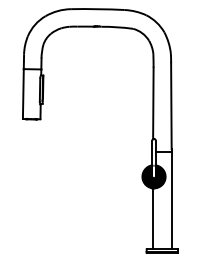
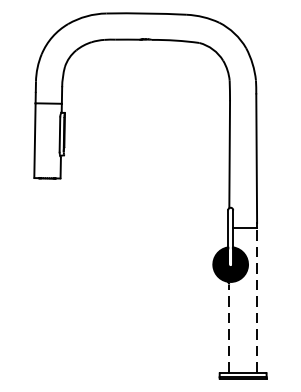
line: (171, 200) -> (256, 300), solid -> dashed
line: (153, 219) -> (229, 328), solid -> dashed

